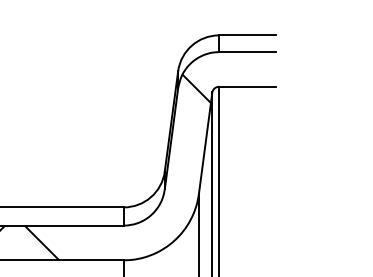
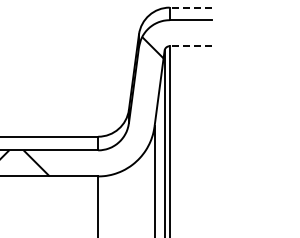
line: (246, 35) -> (190, 7), solid -> dashed
line: (246, 87) -> (190, 46), solid -> dashed

